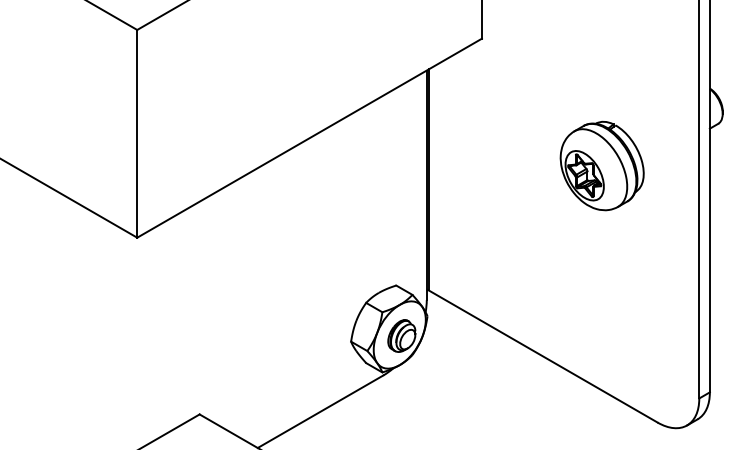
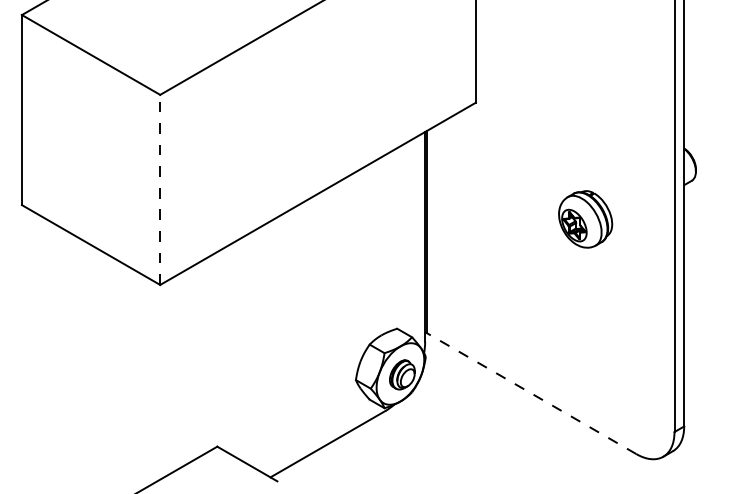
line: (137, 133) -> (160, 189), solid -> dashed
part: (602, 166) -> (585, 219), size x0.7
line: (543, 356) -> (531, 393), solid -> dashed

